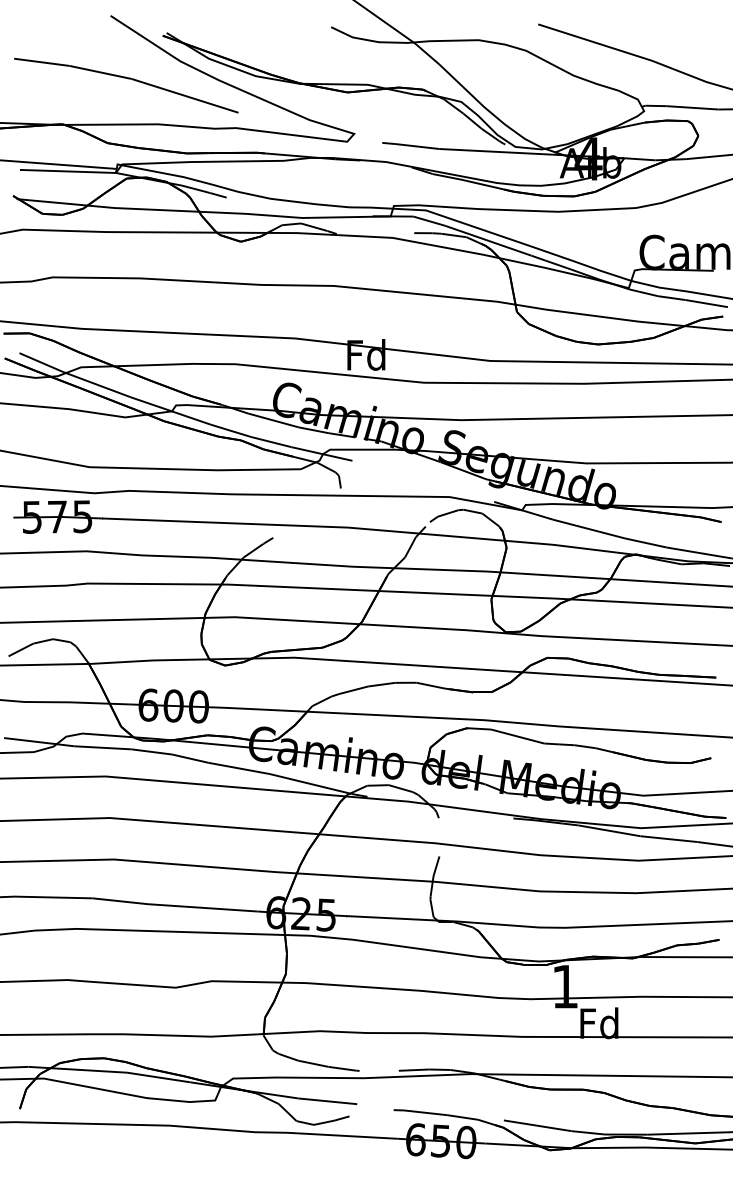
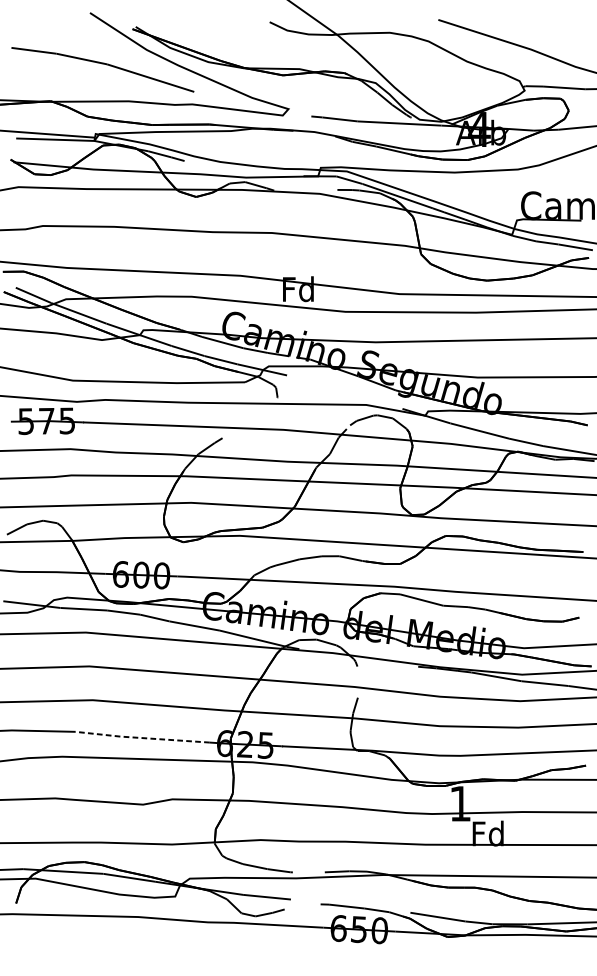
line: (174, 905) -> (142, 737), solid -> dashed

